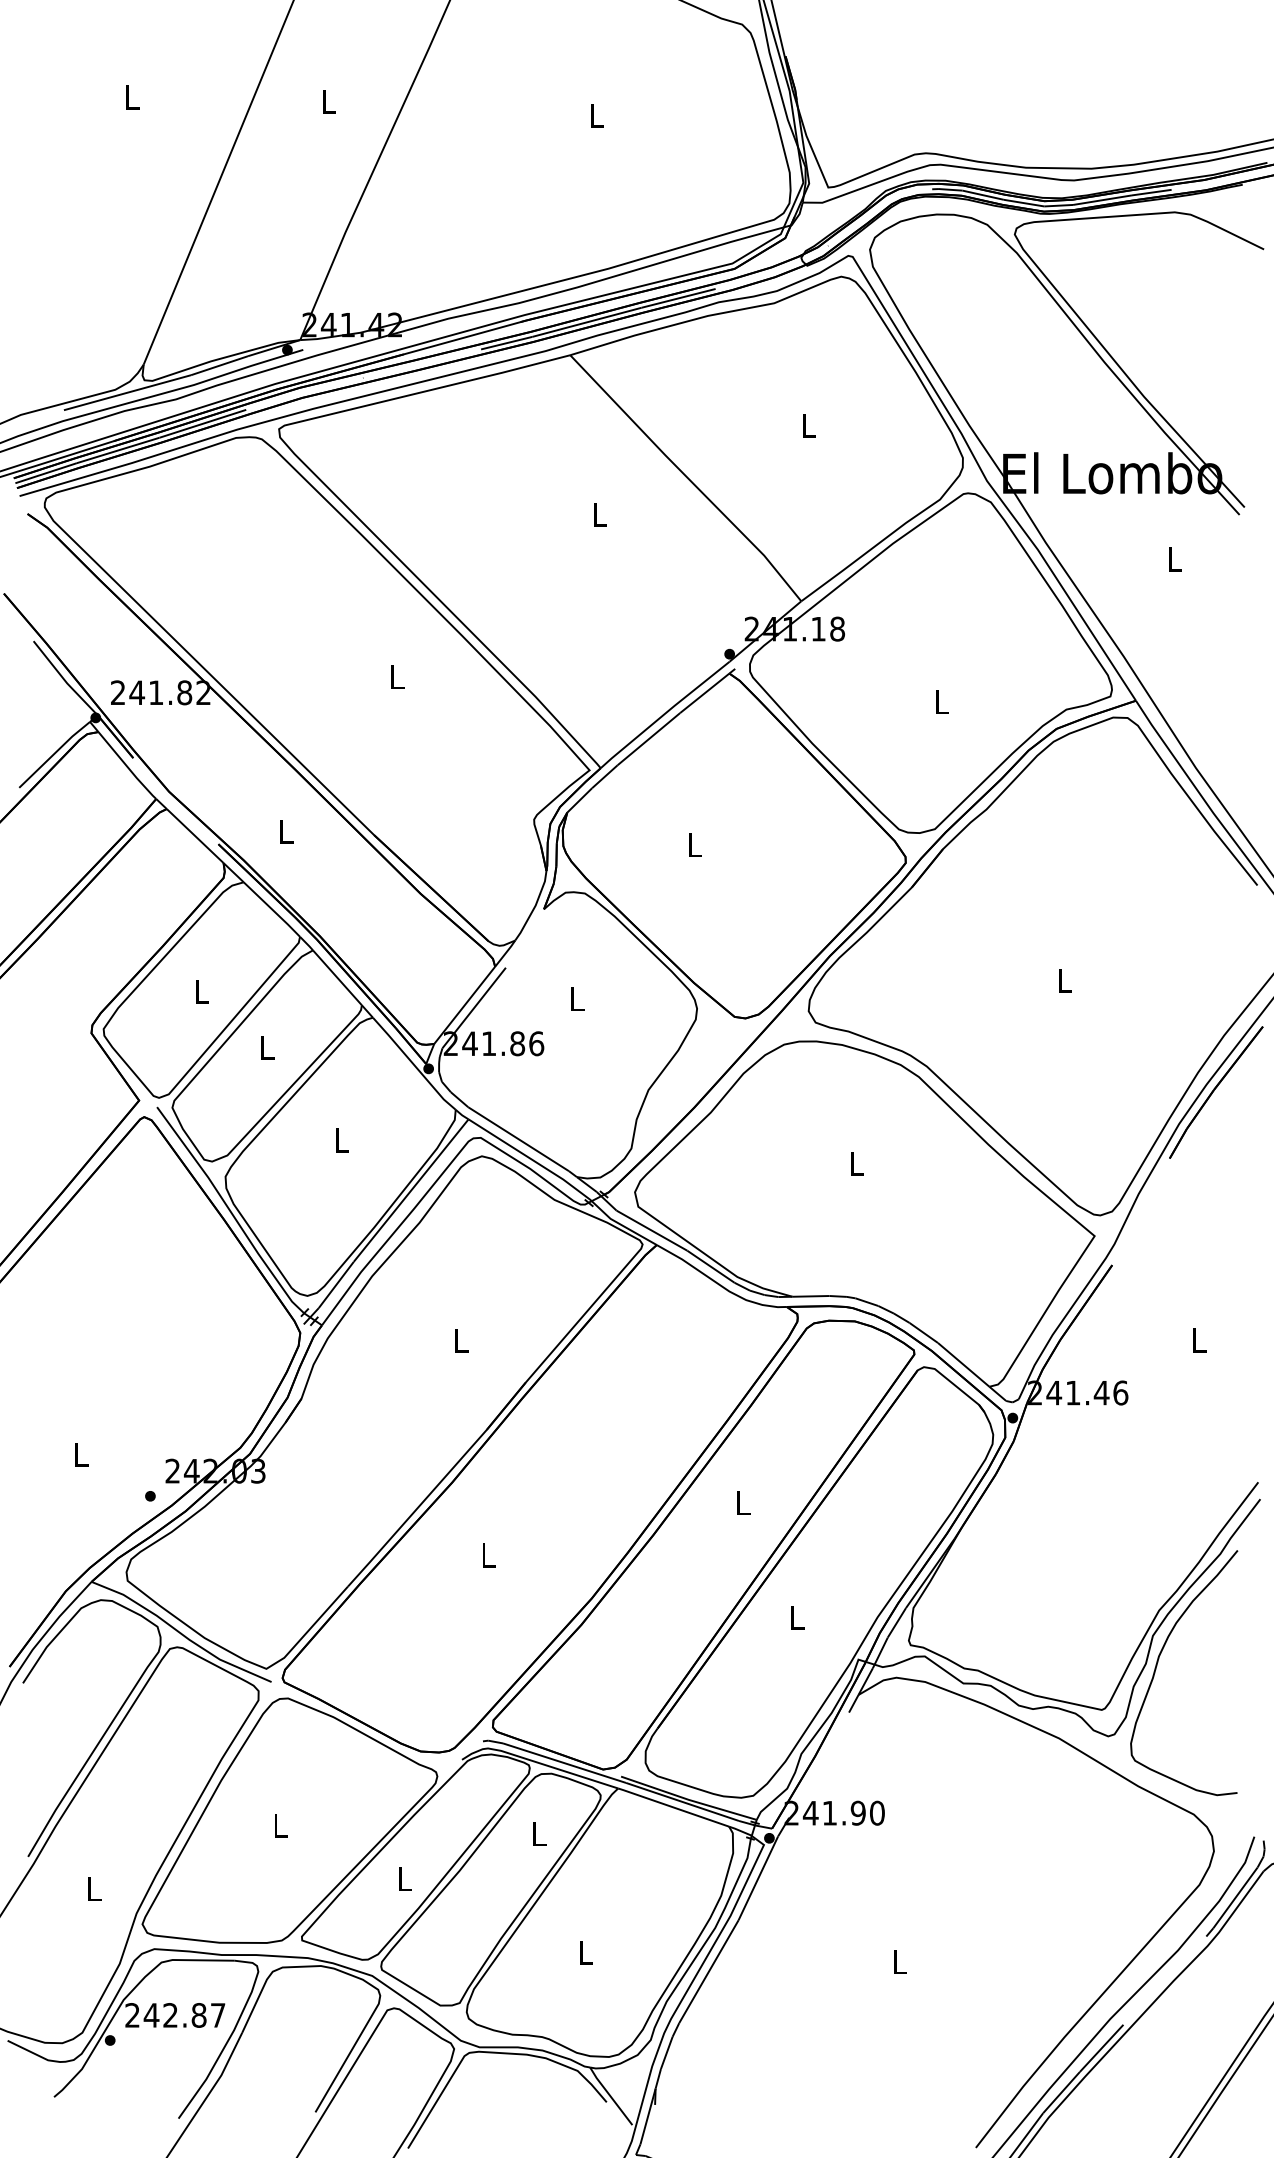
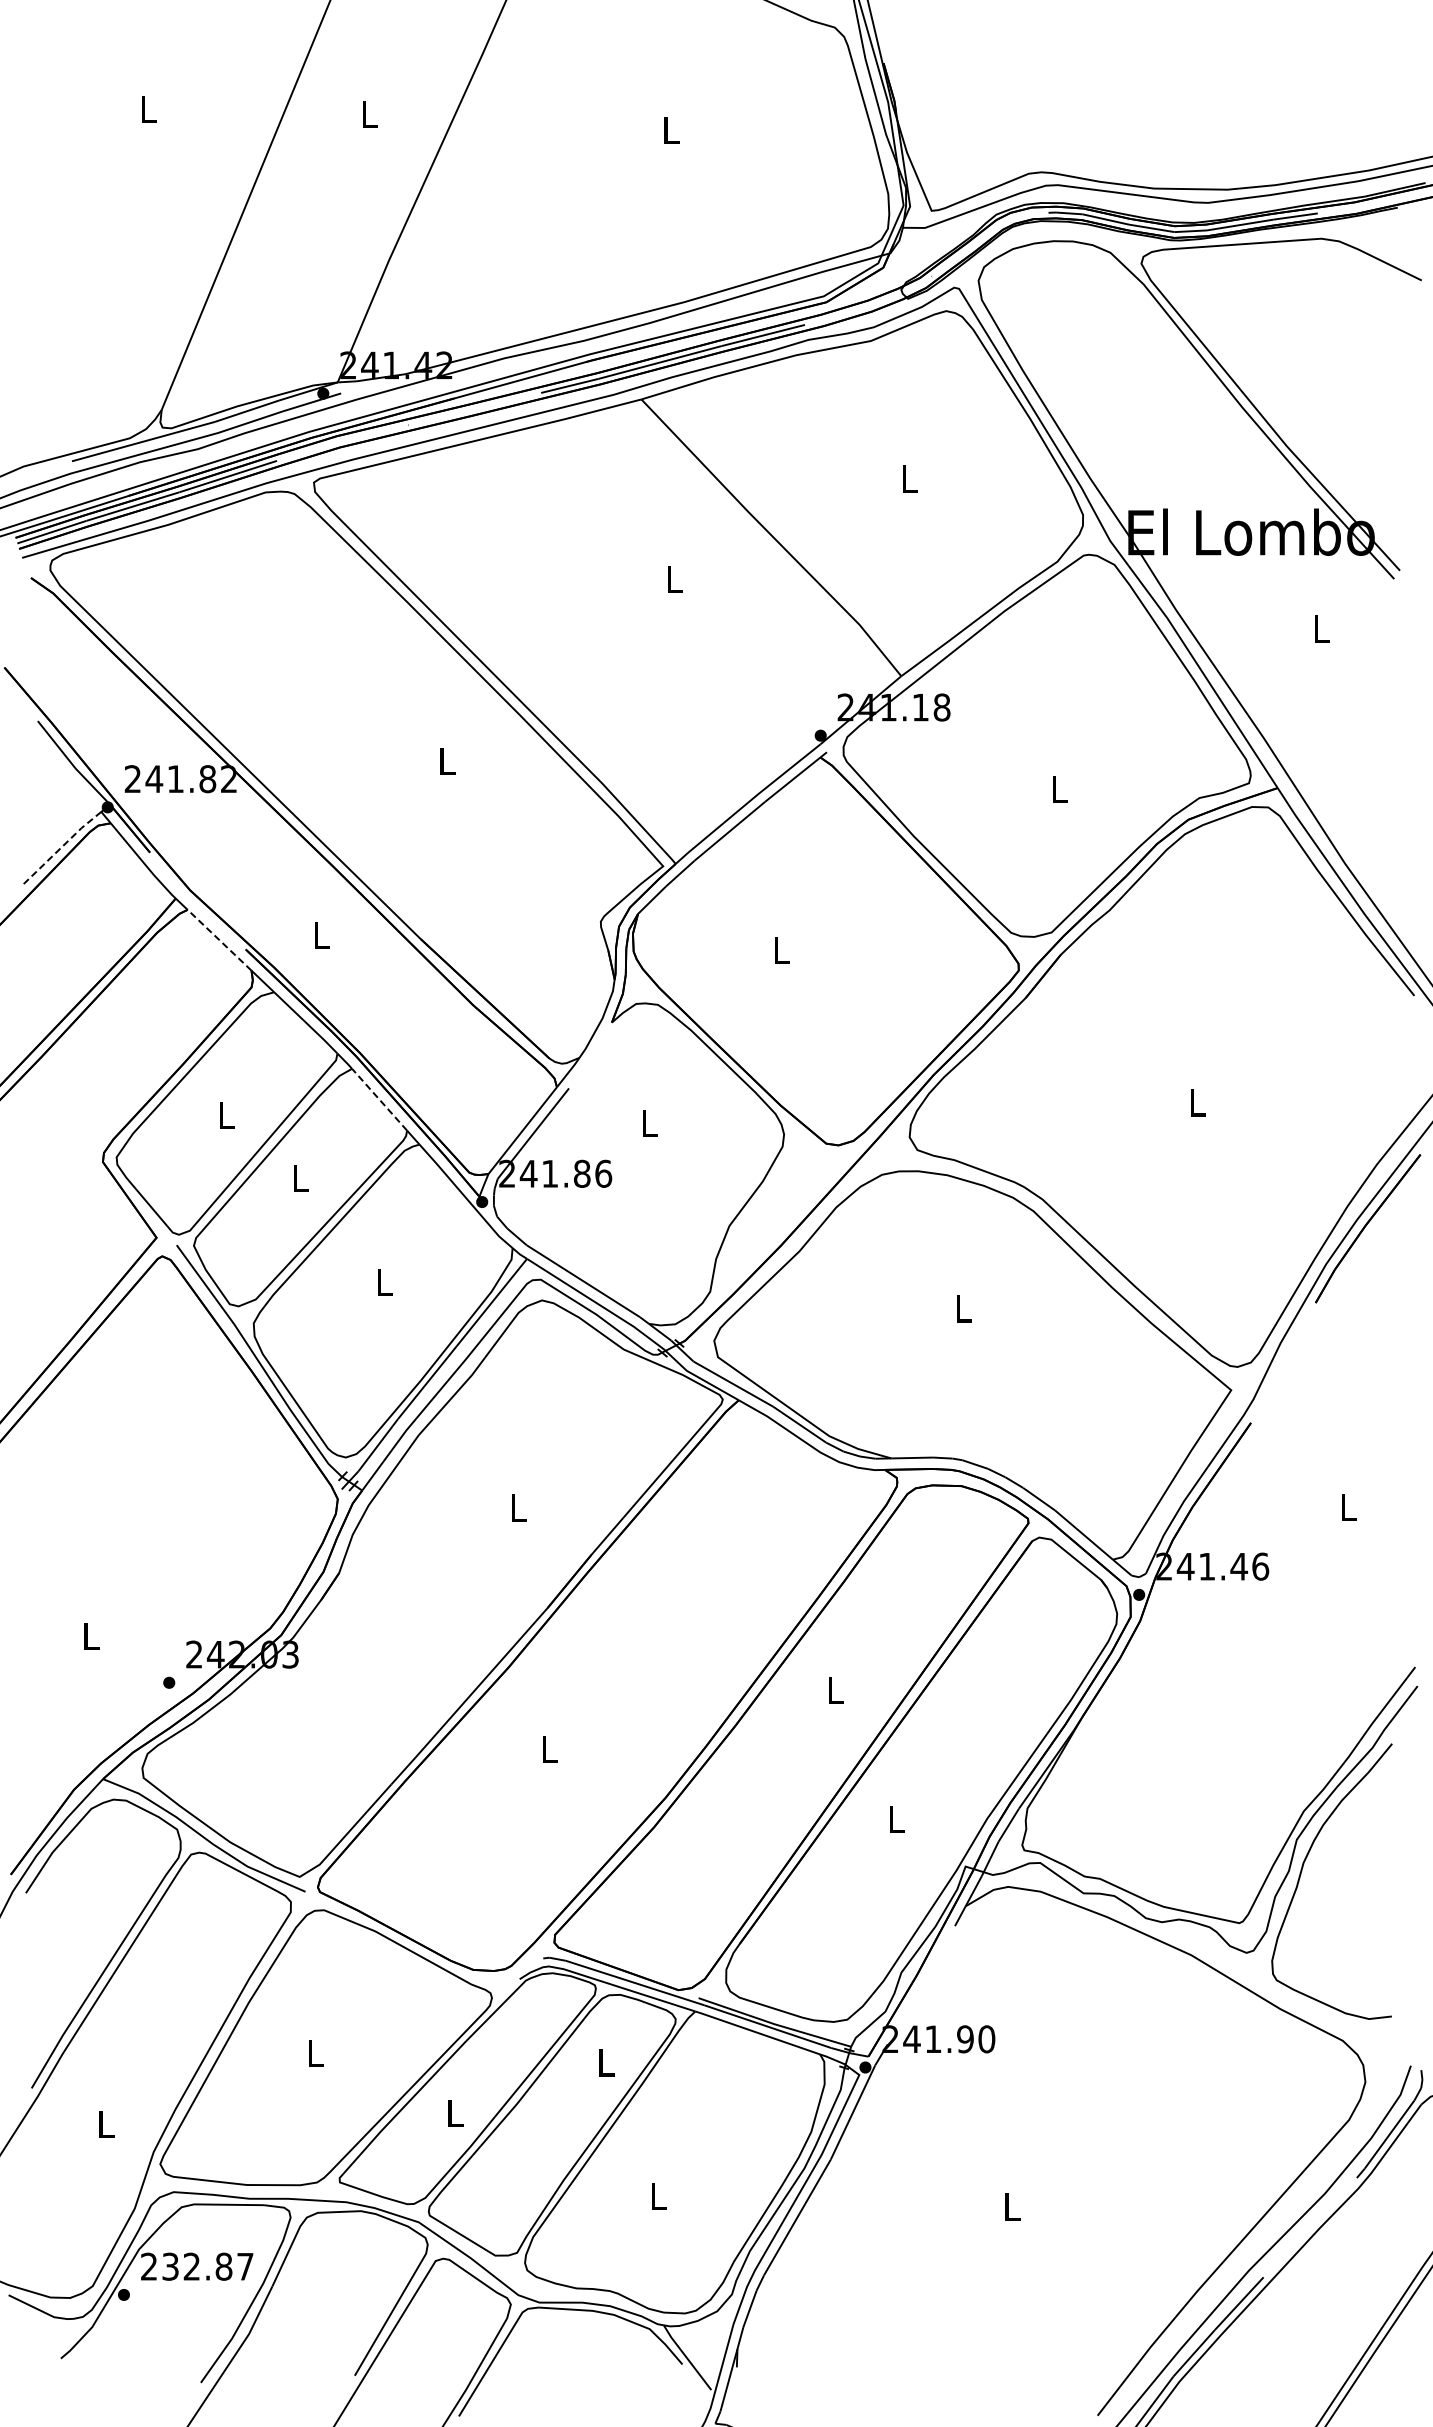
line: (53, 754) -> (60, 848), solid -> dashed
line: (195, 835) -> (219, 939), solid -> dashed
line: (337, 977) -> (379, 1099), solid -> dashed
text: (151, 2015) -> (170, 2266), 242.87 -> 232.87

